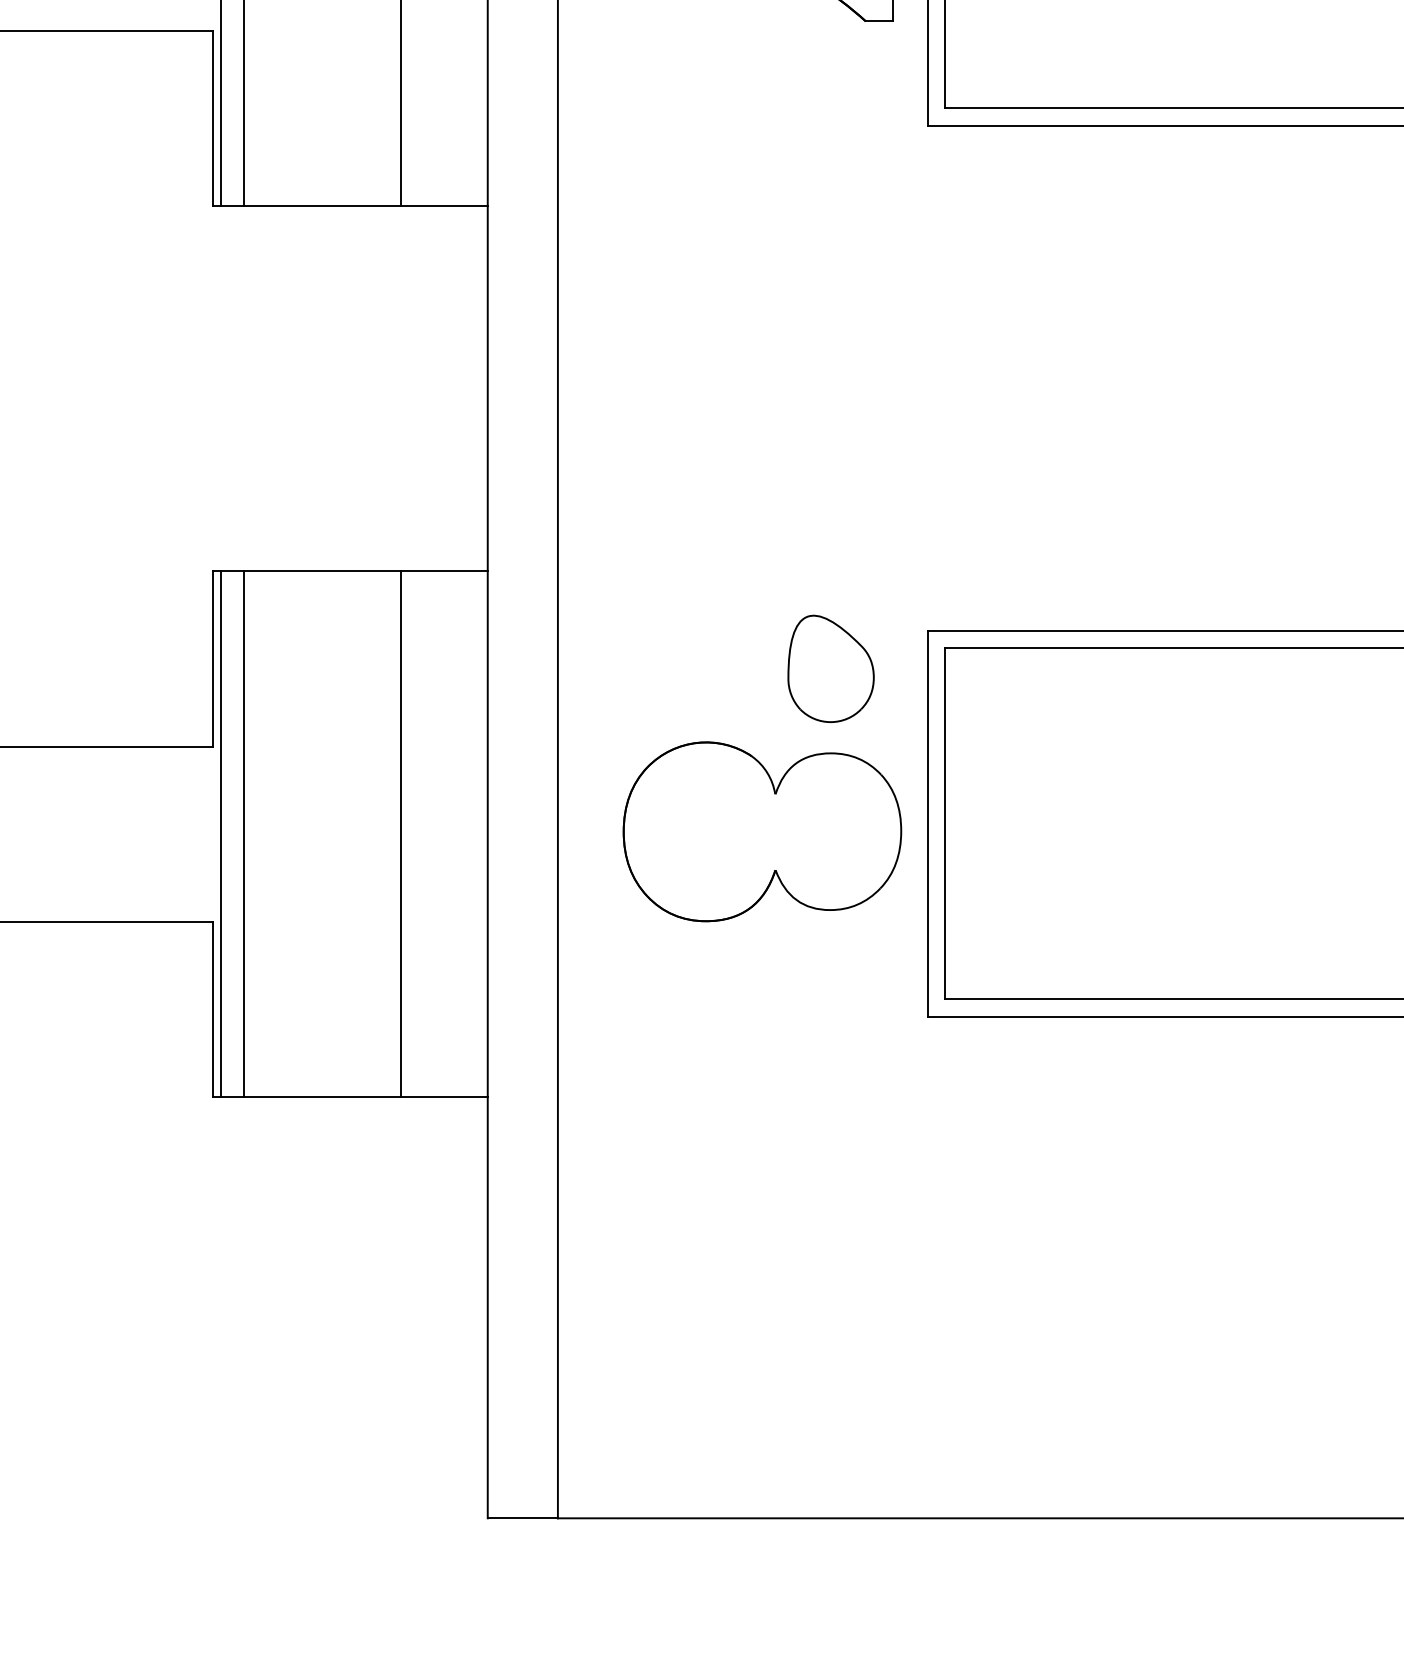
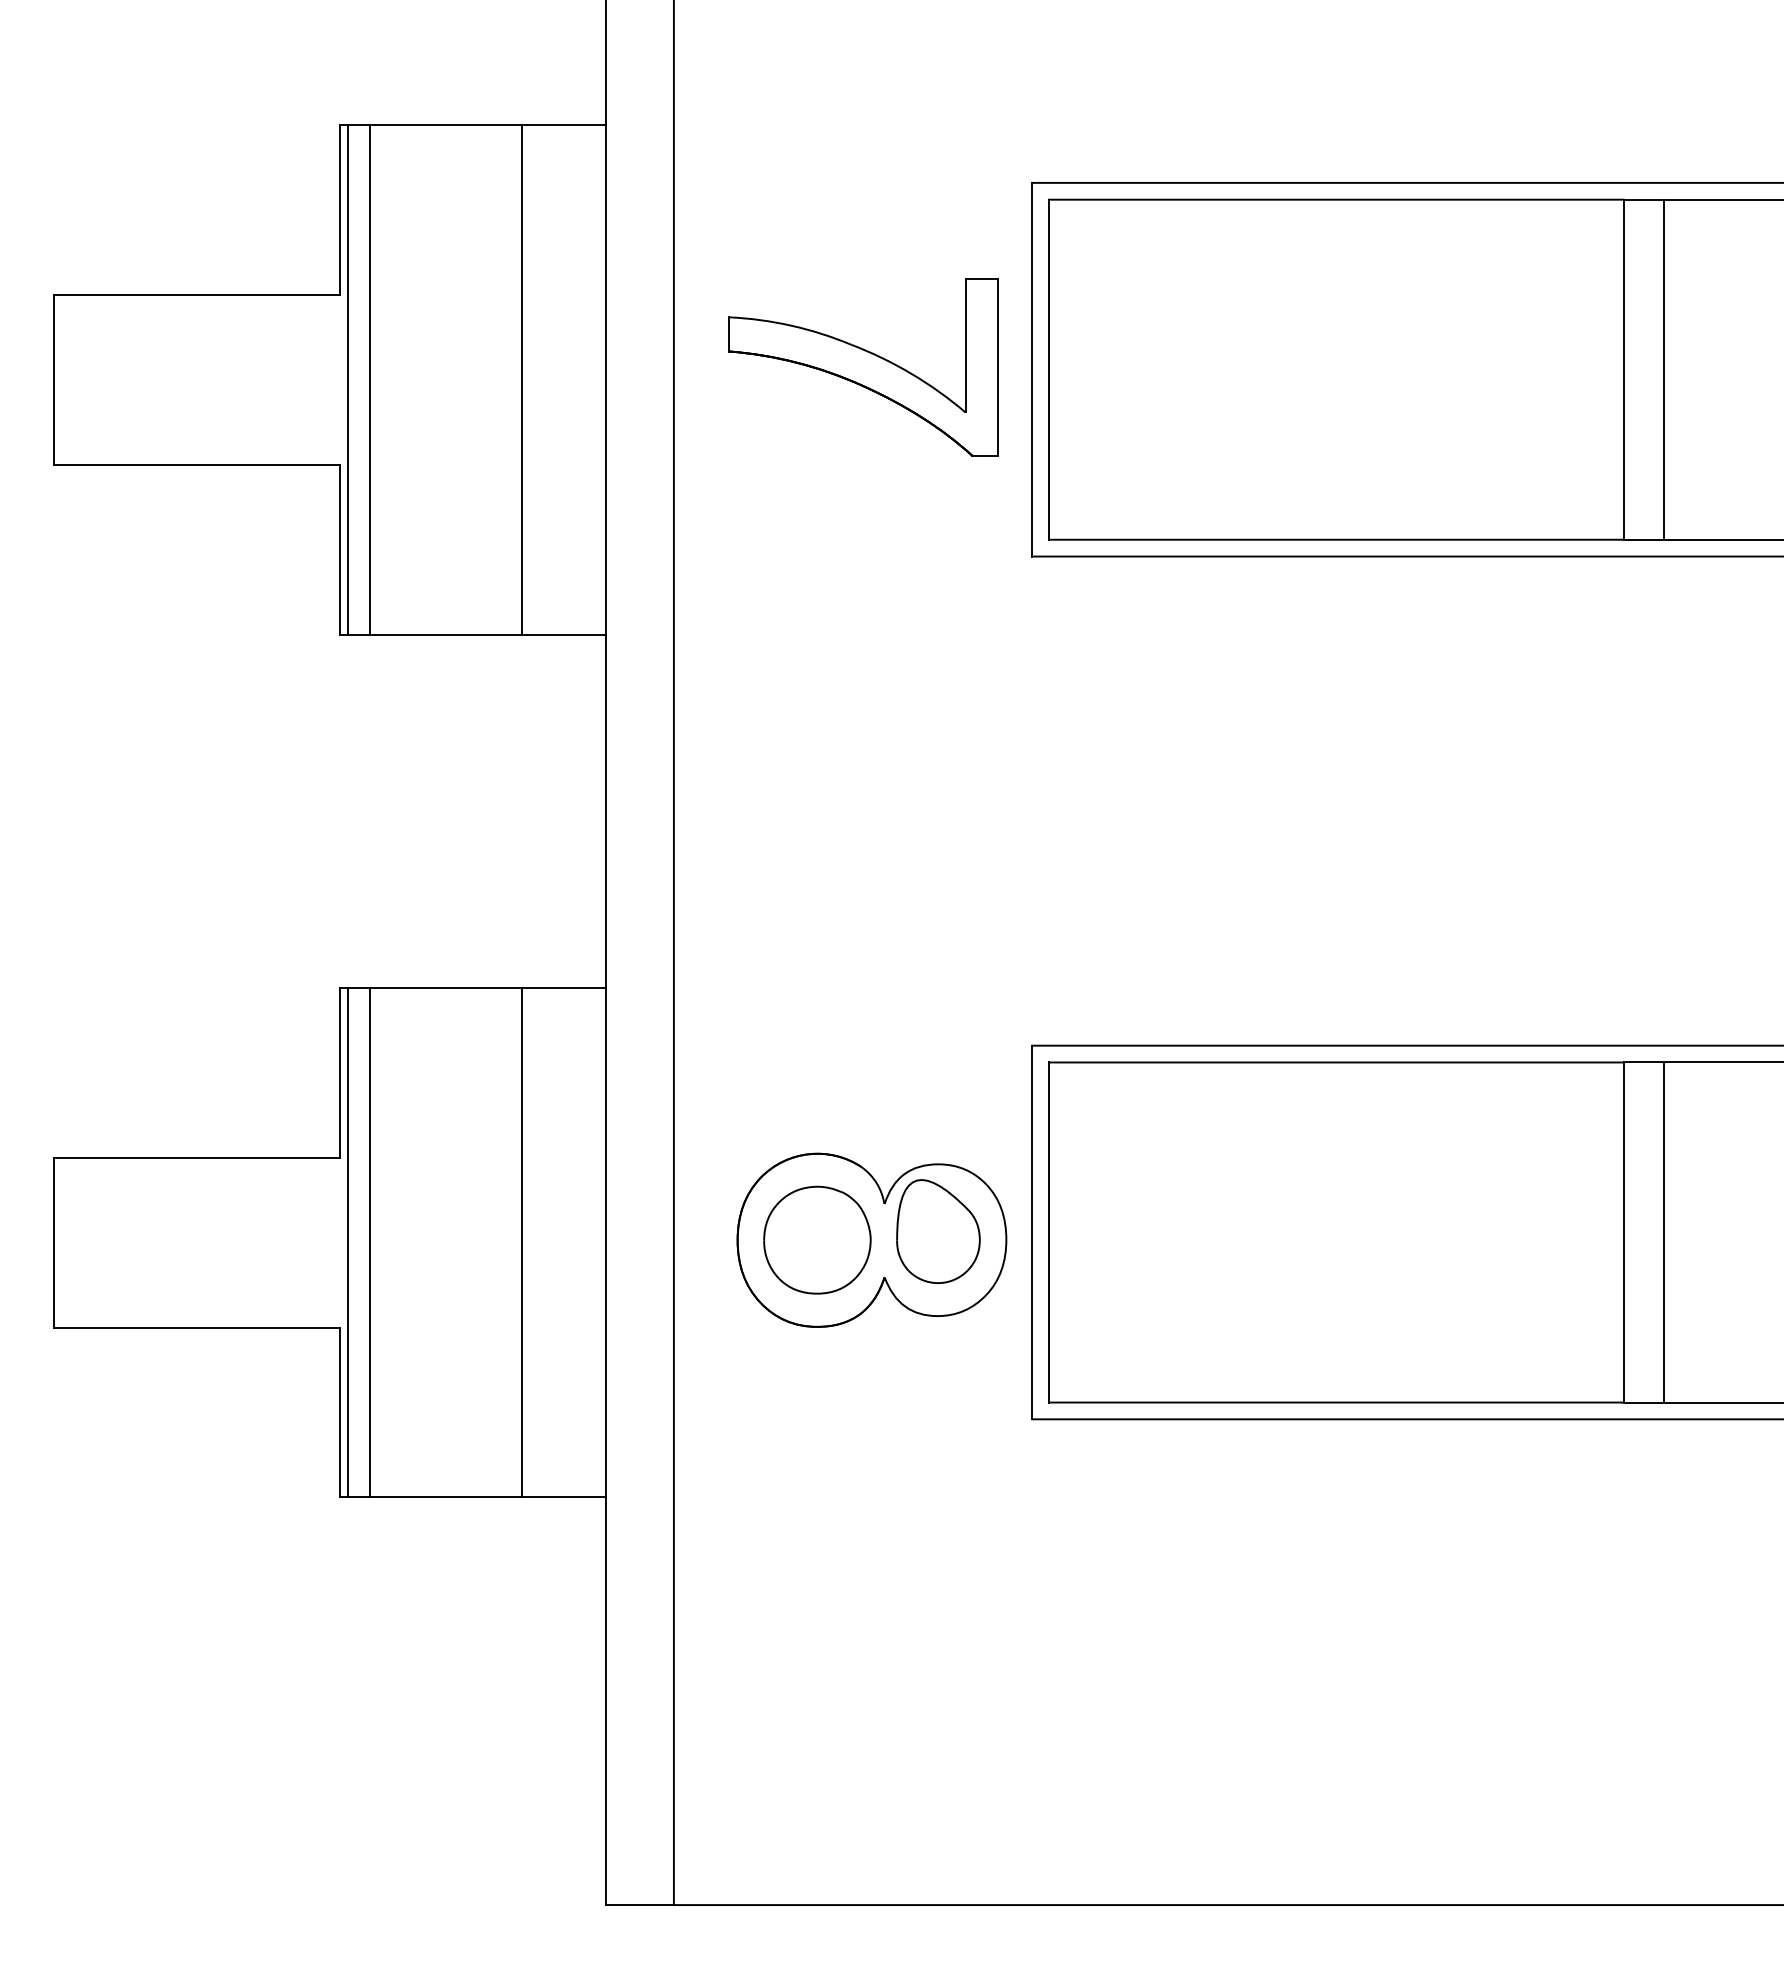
part: (831, 668) -> (938, 1231), moved
part: (706, 830) -> (817, 1239), added

